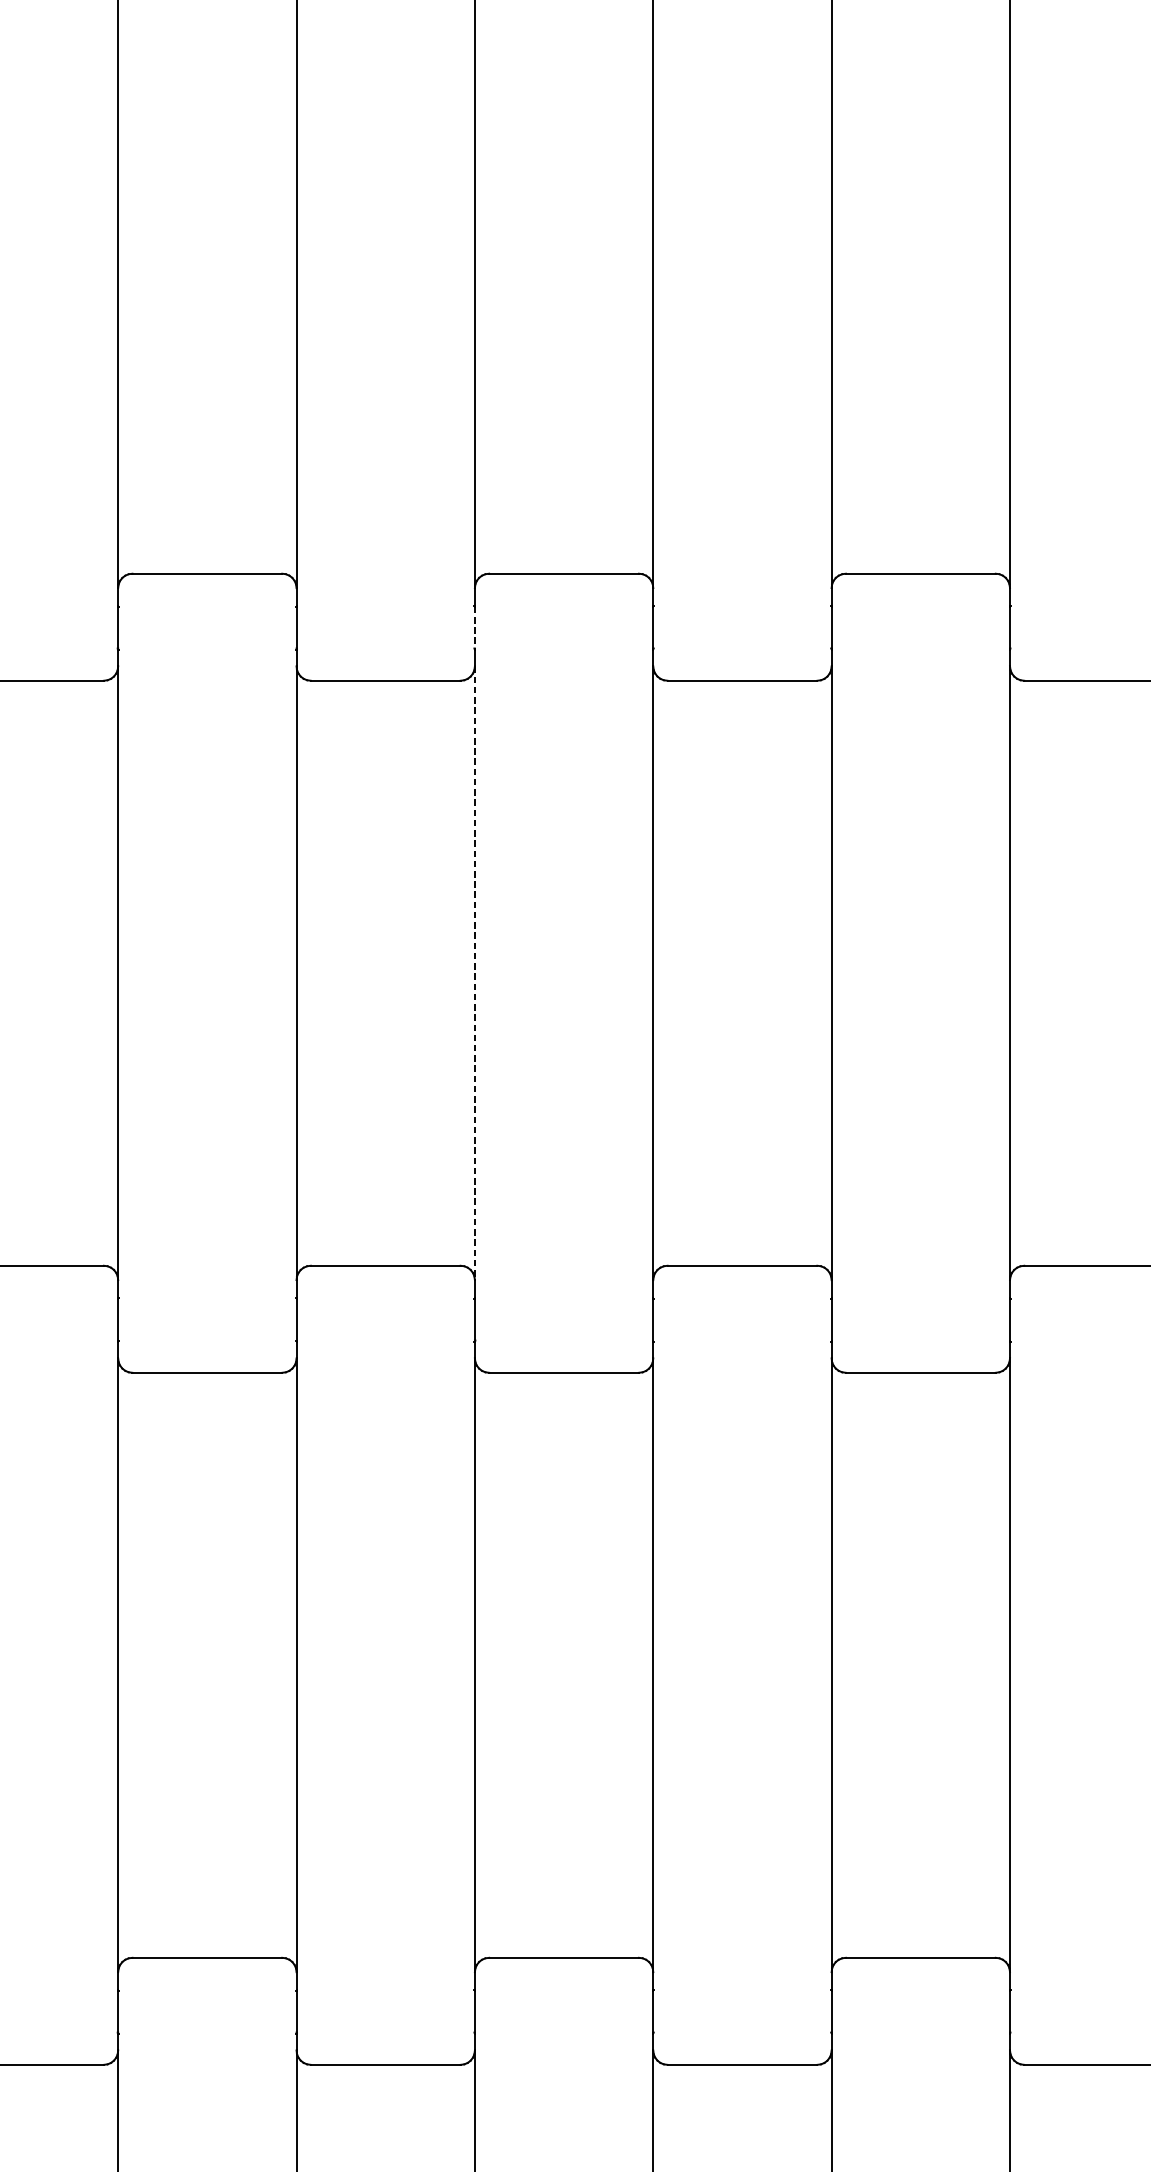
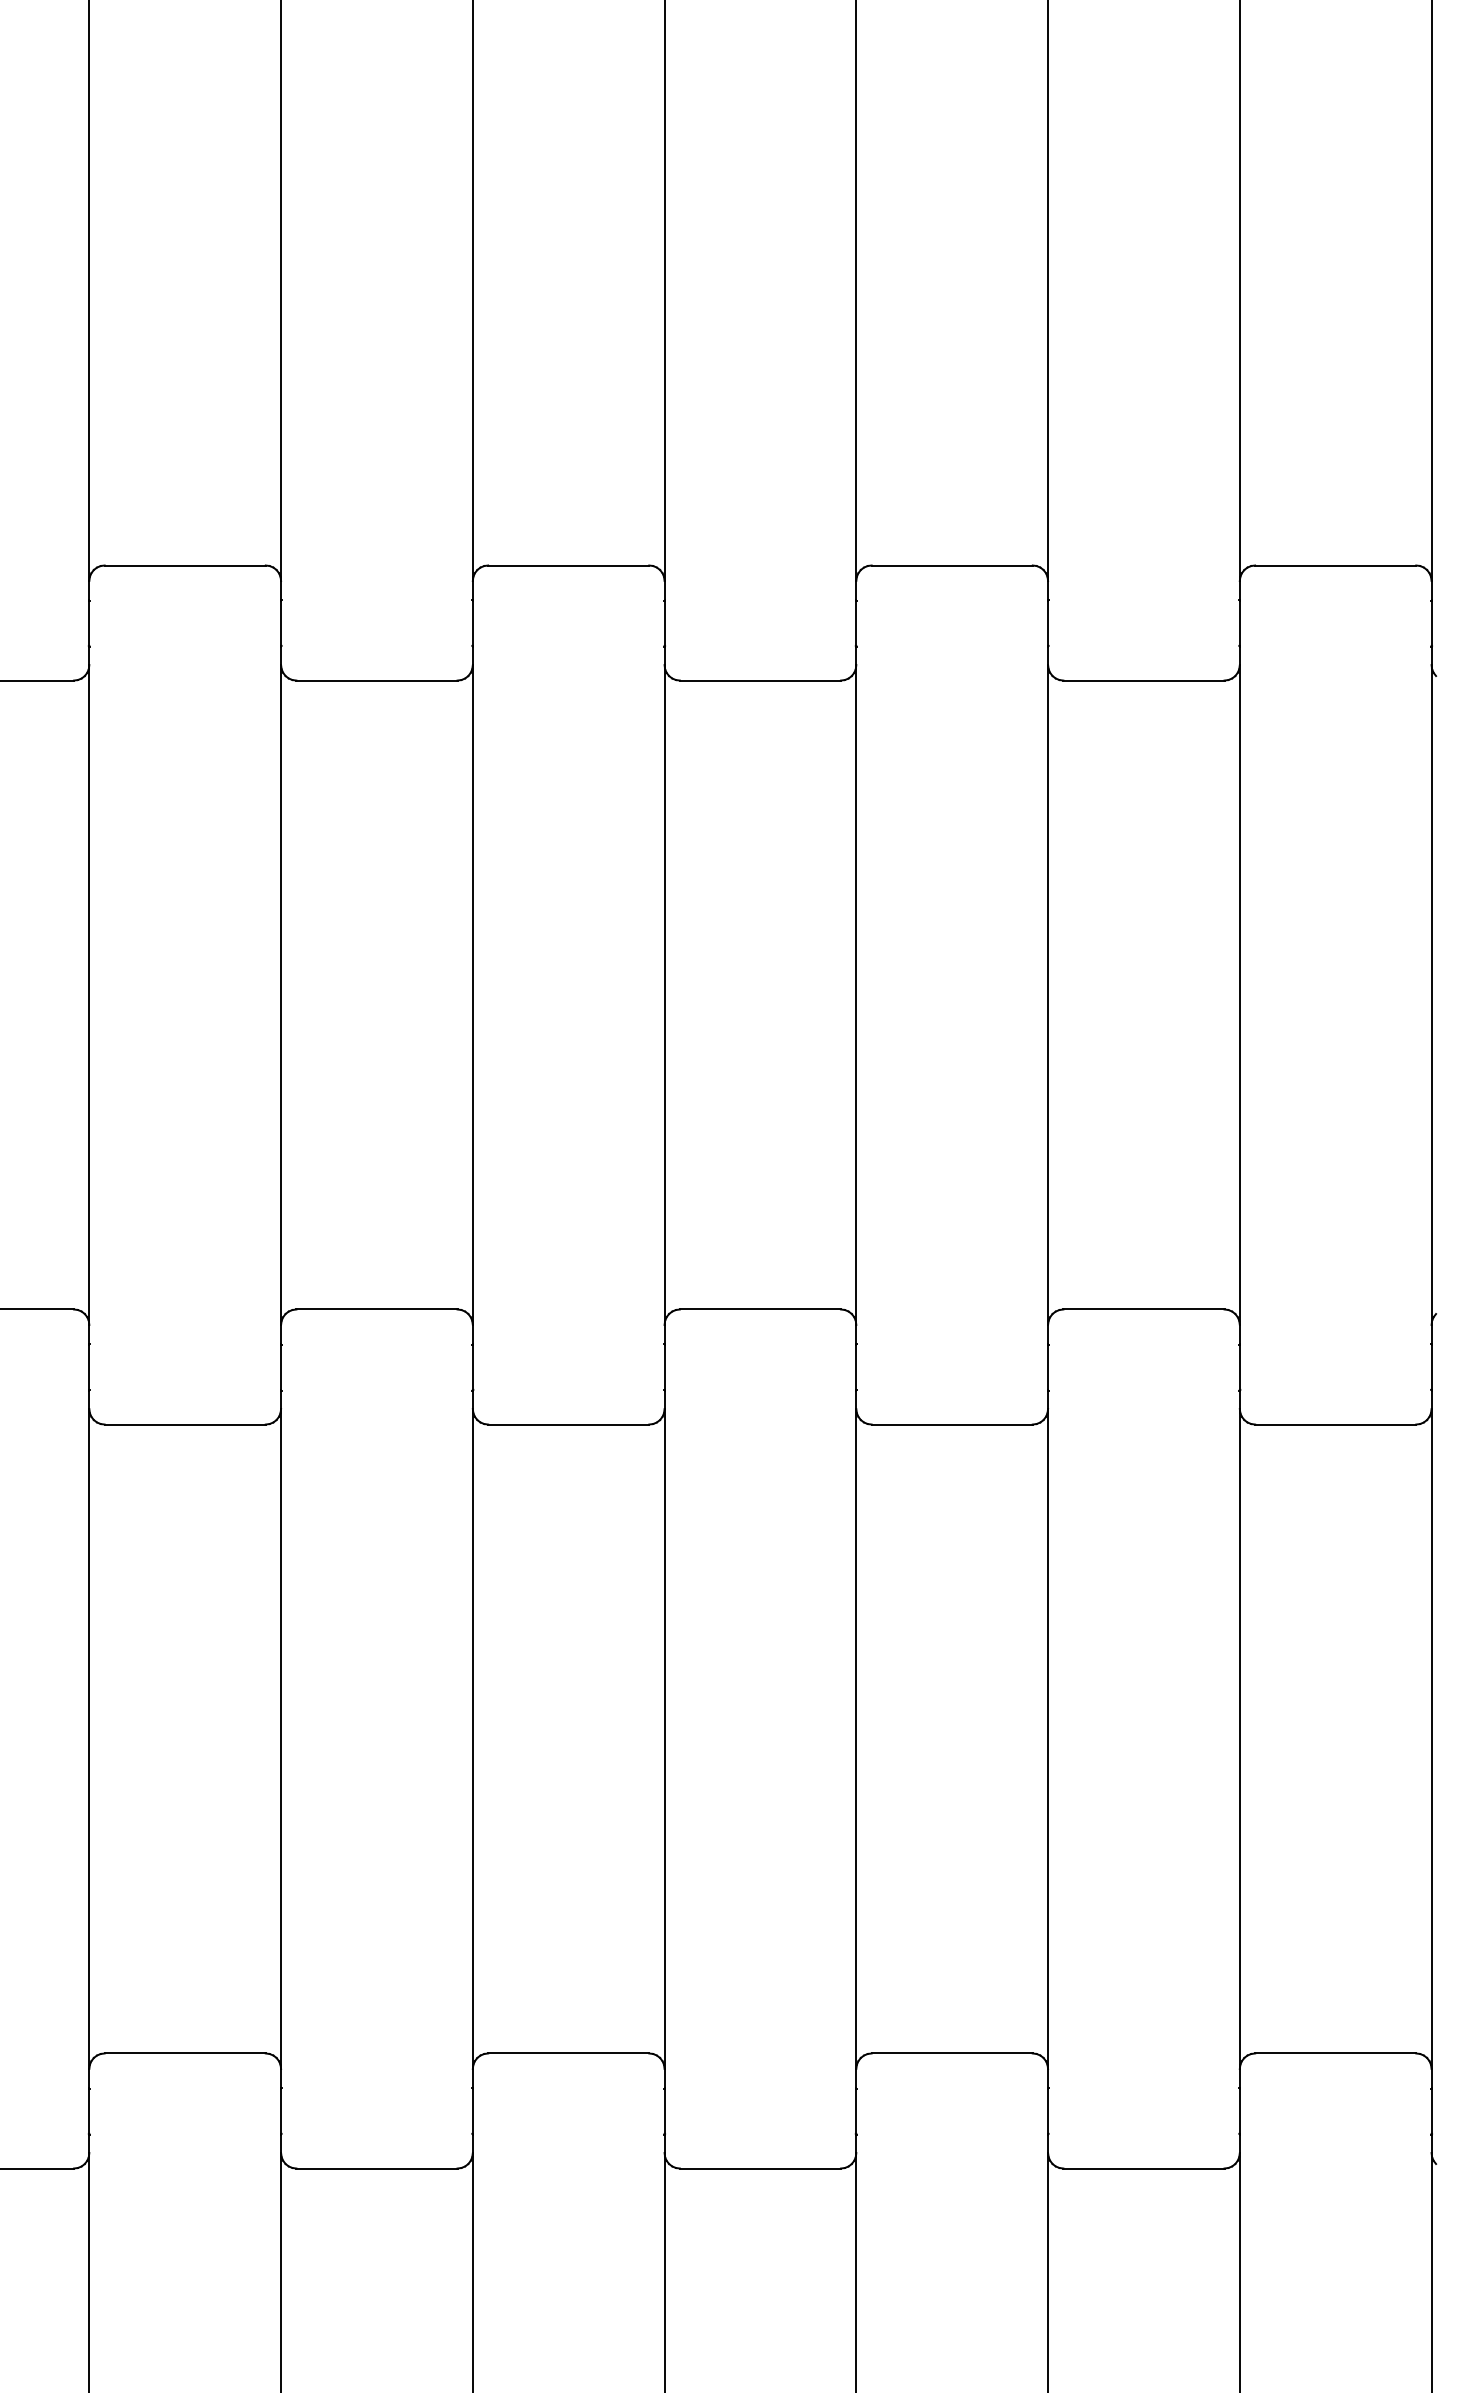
line: (474, 627) -> (472, 623), dashed -> solid
line: (474, 973) -> (472, 995), dashed -> solid

